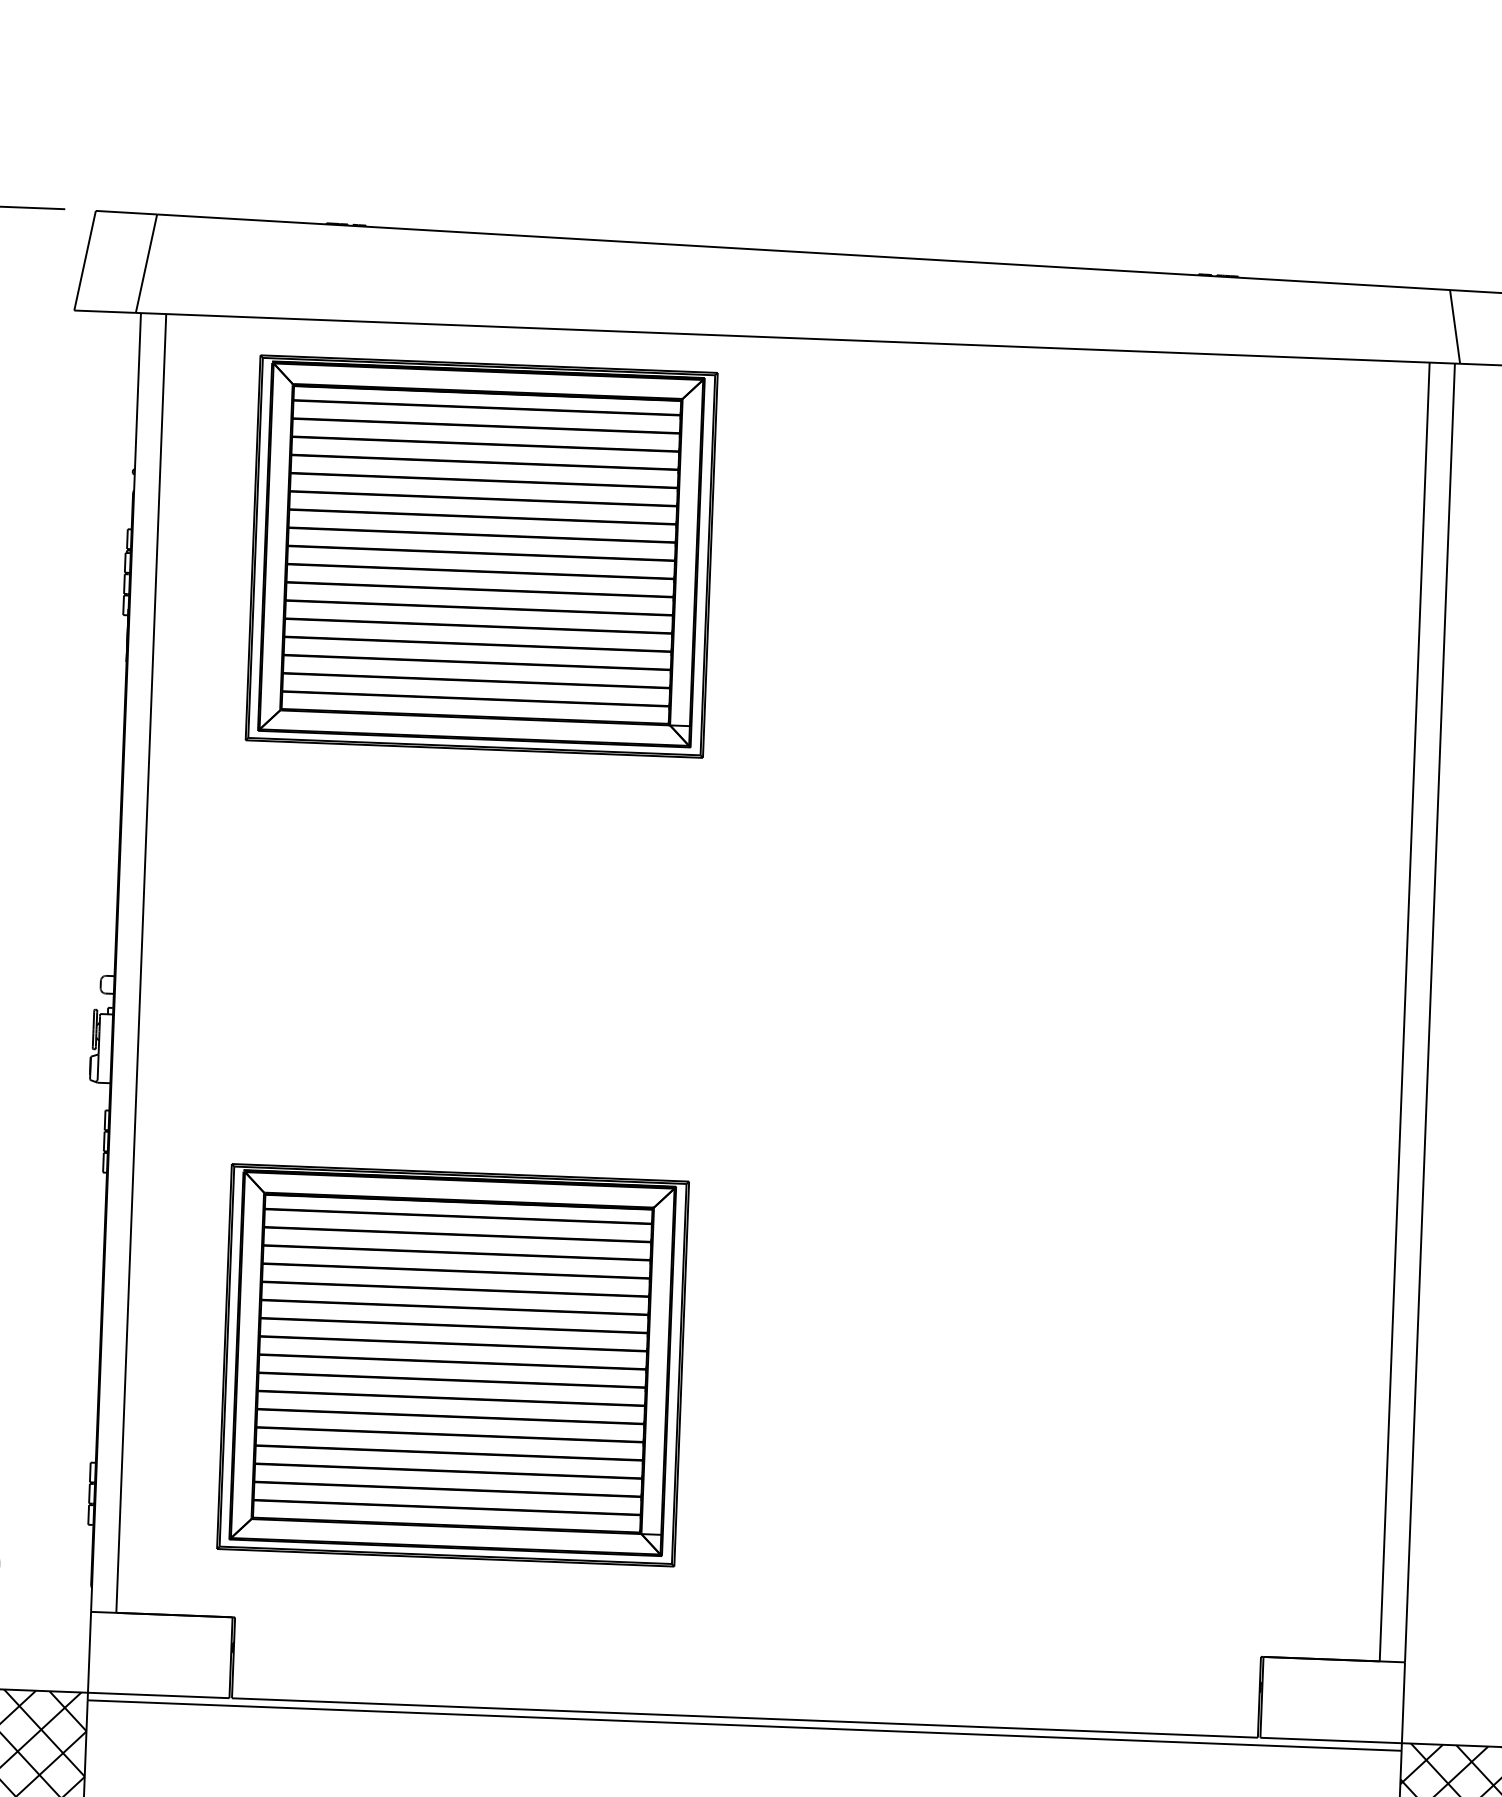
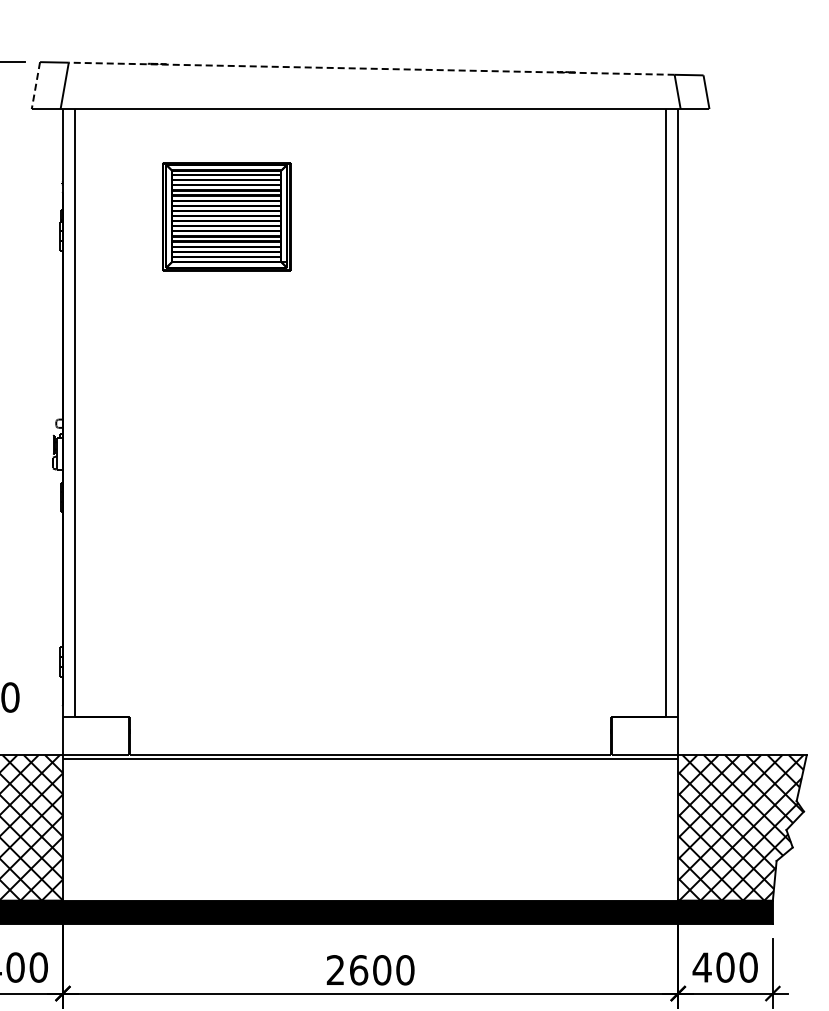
line: (803, 251) -> (371, 68), solid -> dashed
line: (84, 260) -> (35, 85), solid -> dashed
part: (481, 555) -> (226, 216), size x0.6
part: (452, 1365) -> (227, 595), removed

